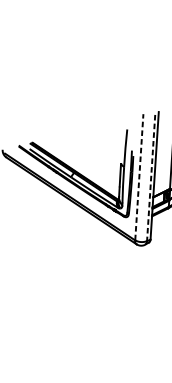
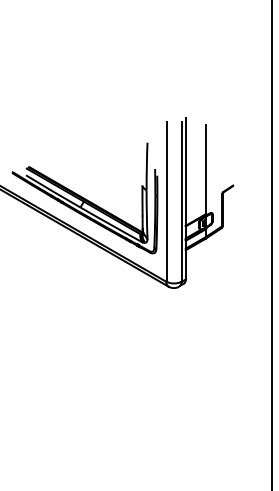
line: (139, 176) -> (166, 201), dashed -> solid
line: (151, 177) -> (181, 201), dashed -> solid

